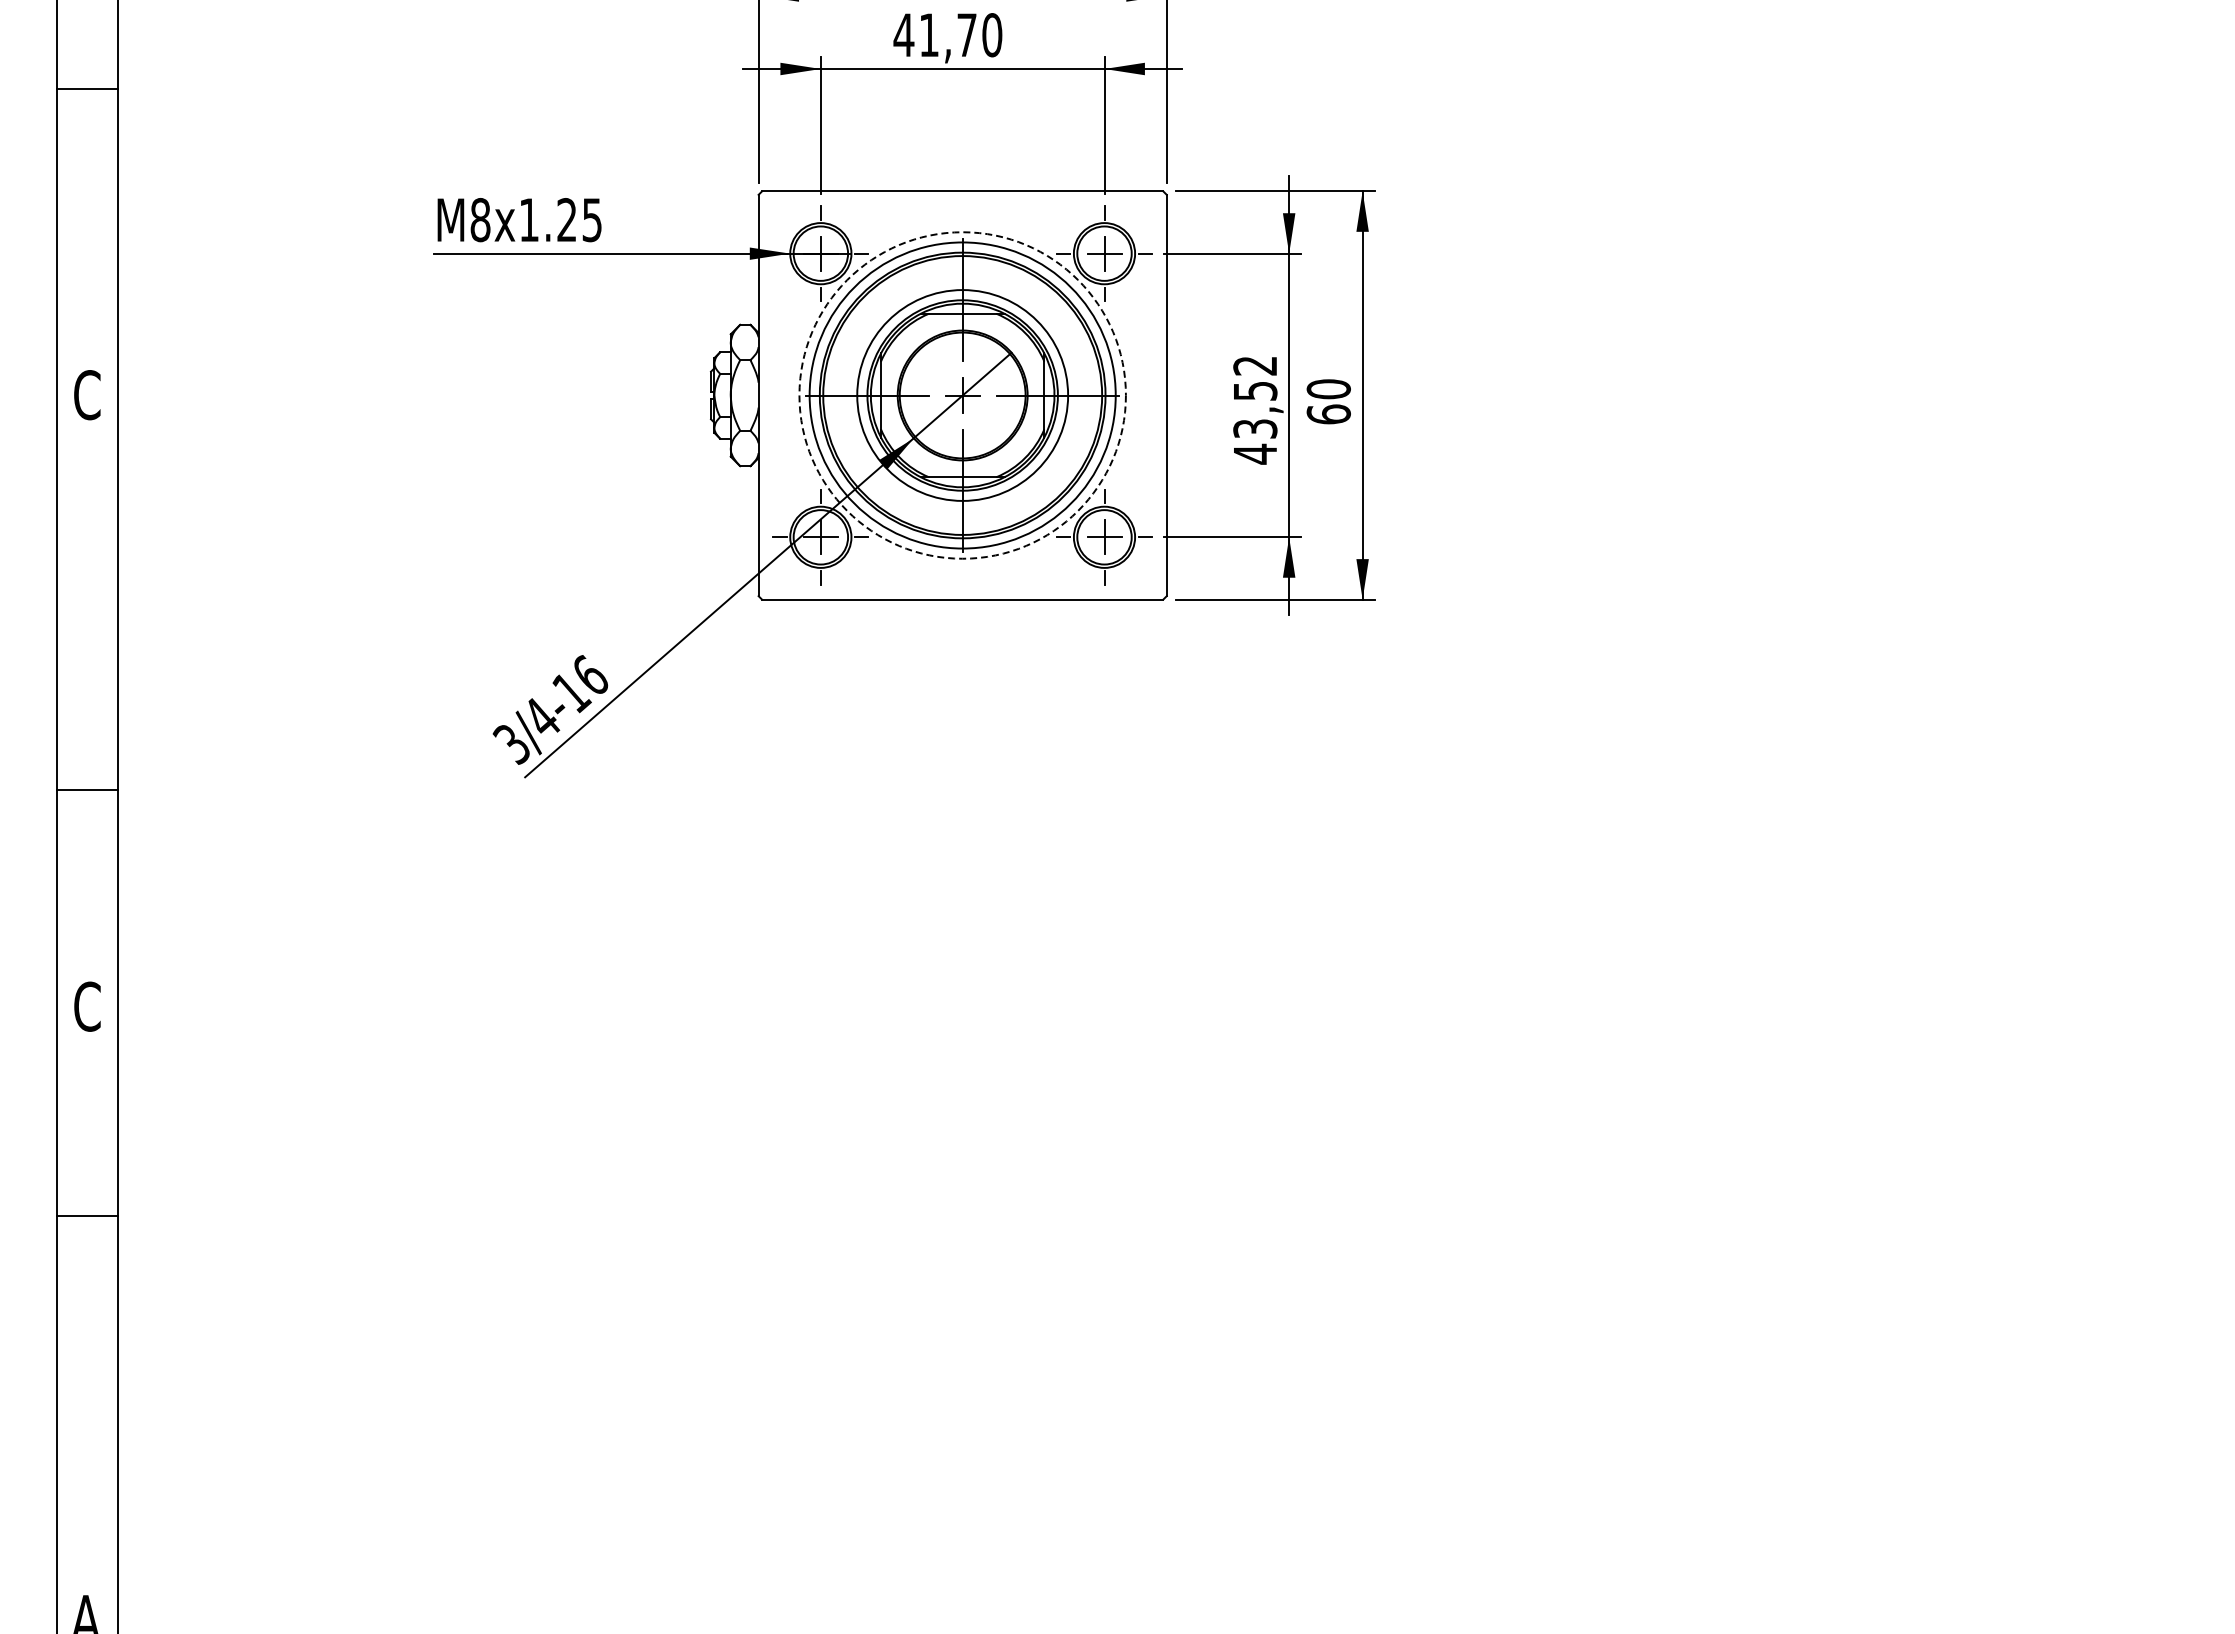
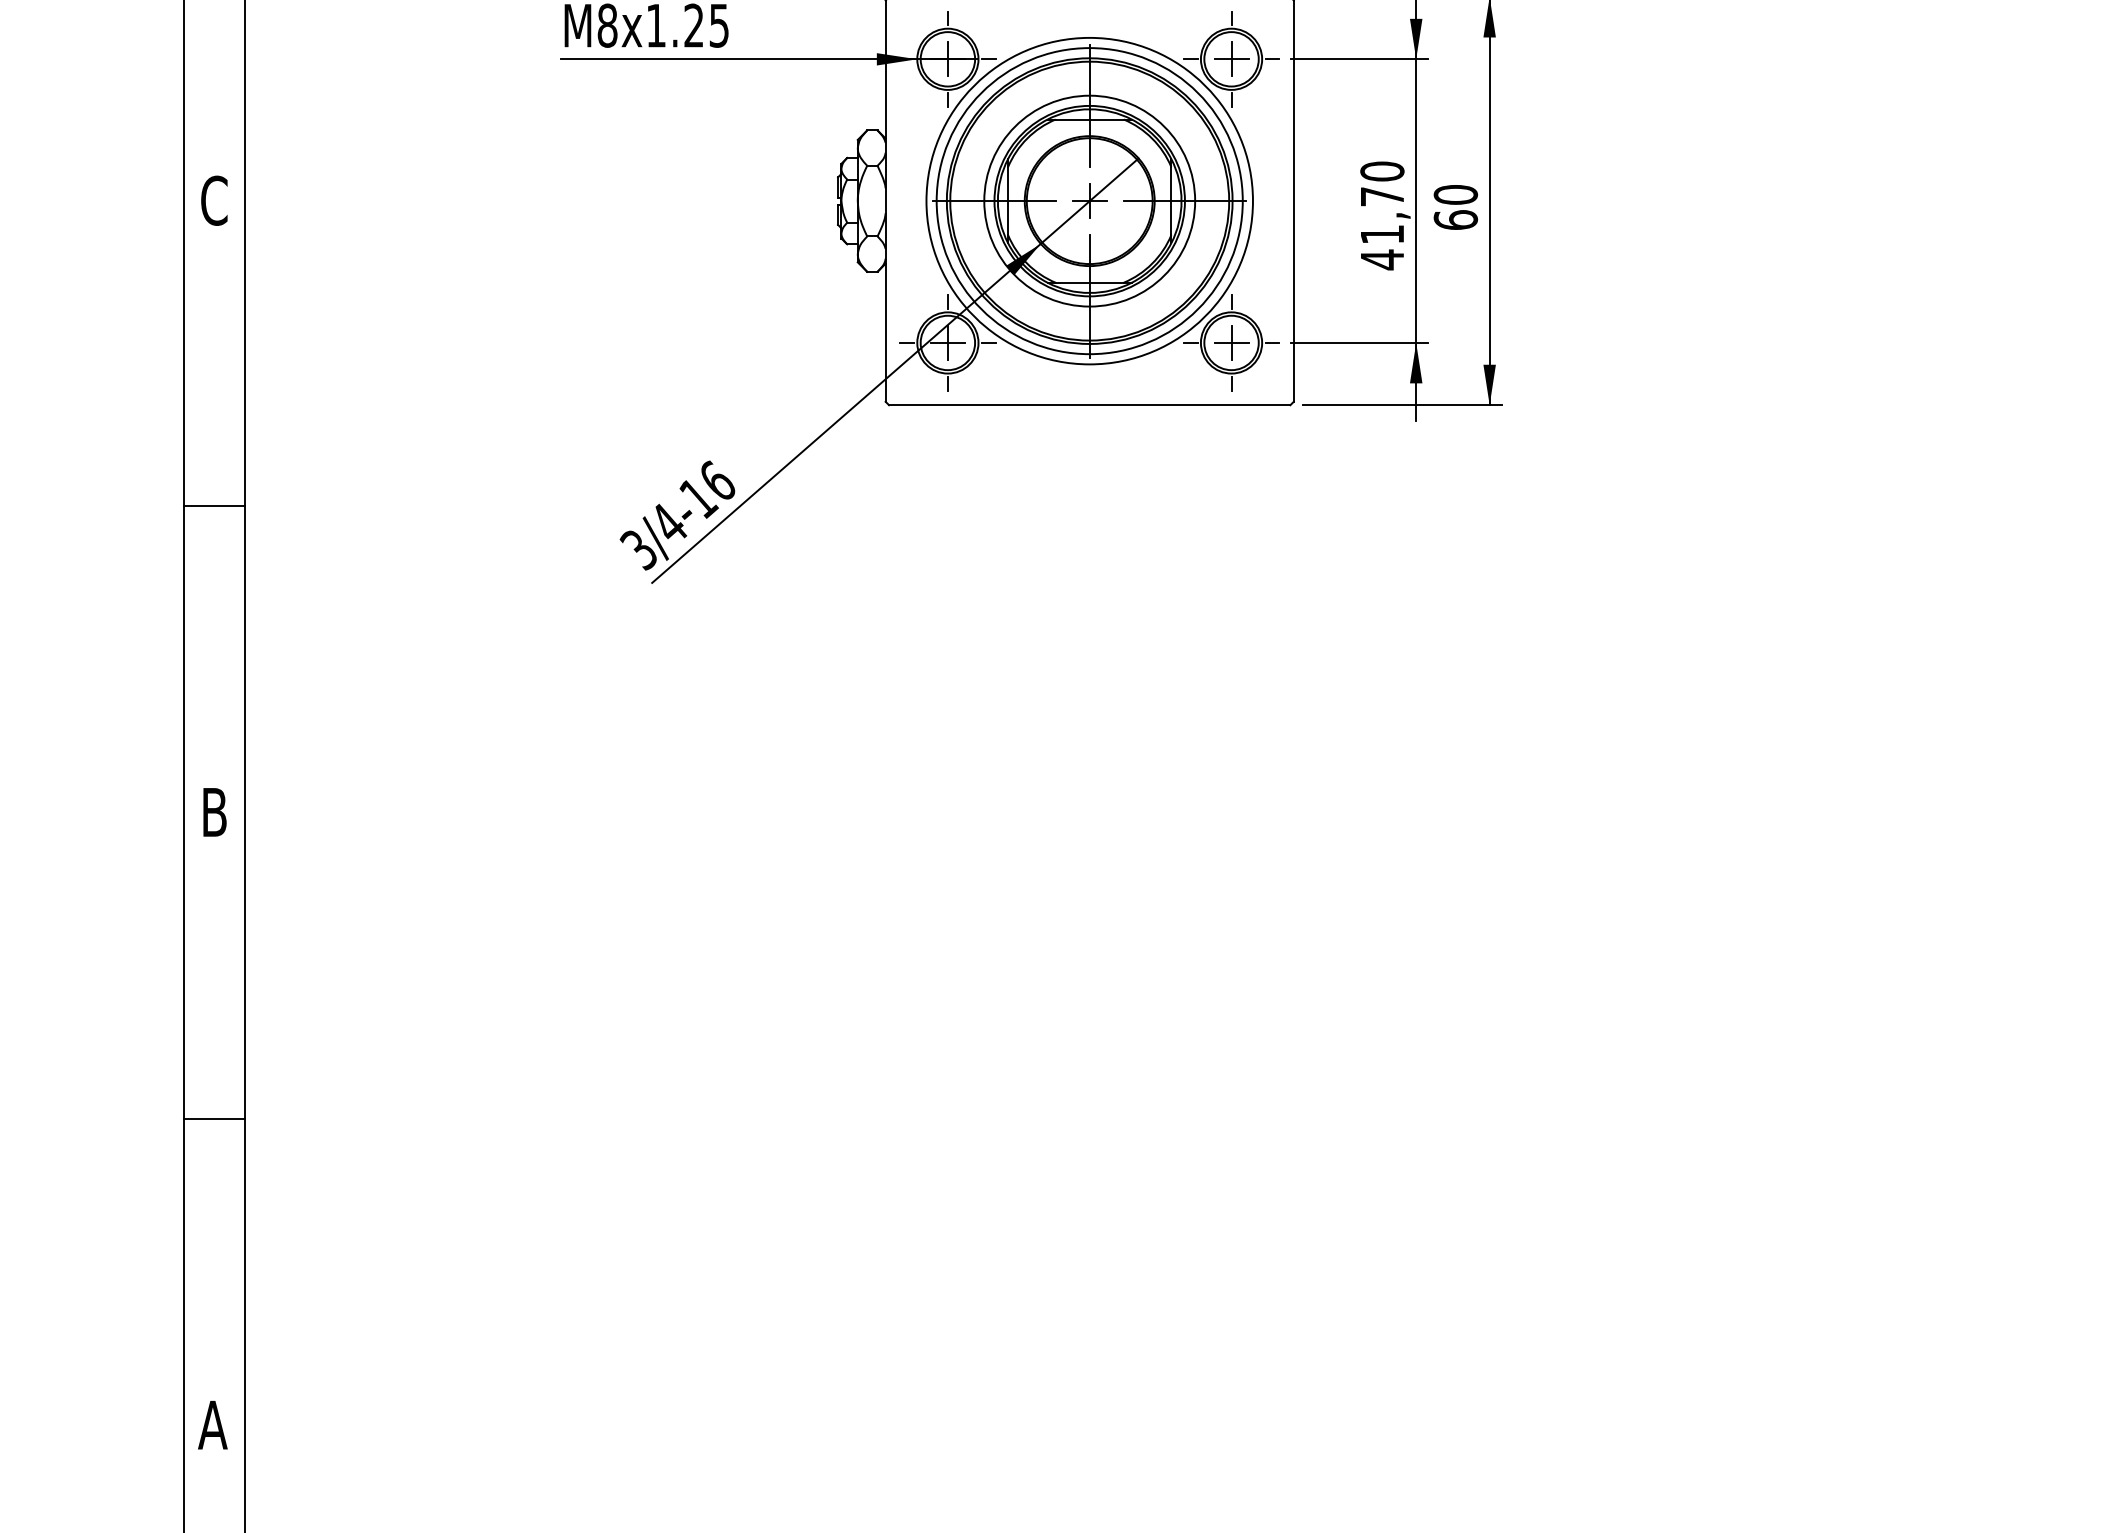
circle: (962, 395) -> (1089, 201), dashed -> solid
text: (1255, 397) -> (1382, 203), 43,52 -> 41,70
line: (87, 789) -> (214, 506), moved
text: (87, 1006) -> (214, 812), C -> B
line: (87, 1215) -> (214, 1118), moved

